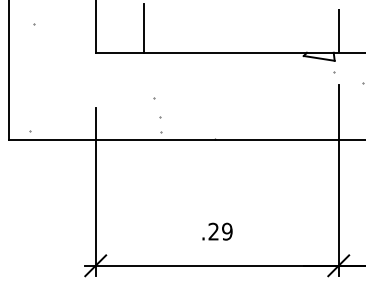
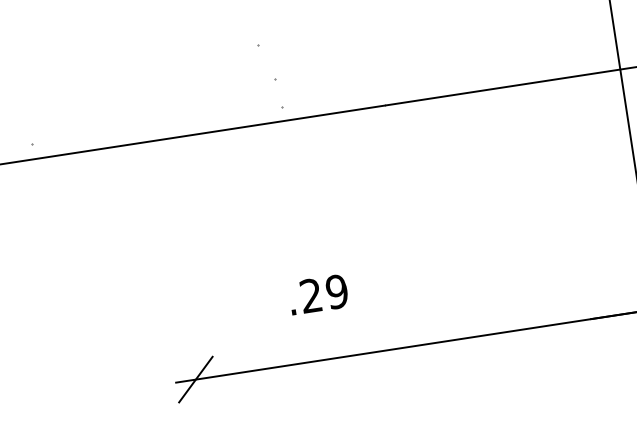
line: (95, 191) -> (173, 238), removed
text: (217, 231) -> (318, 294), moved

